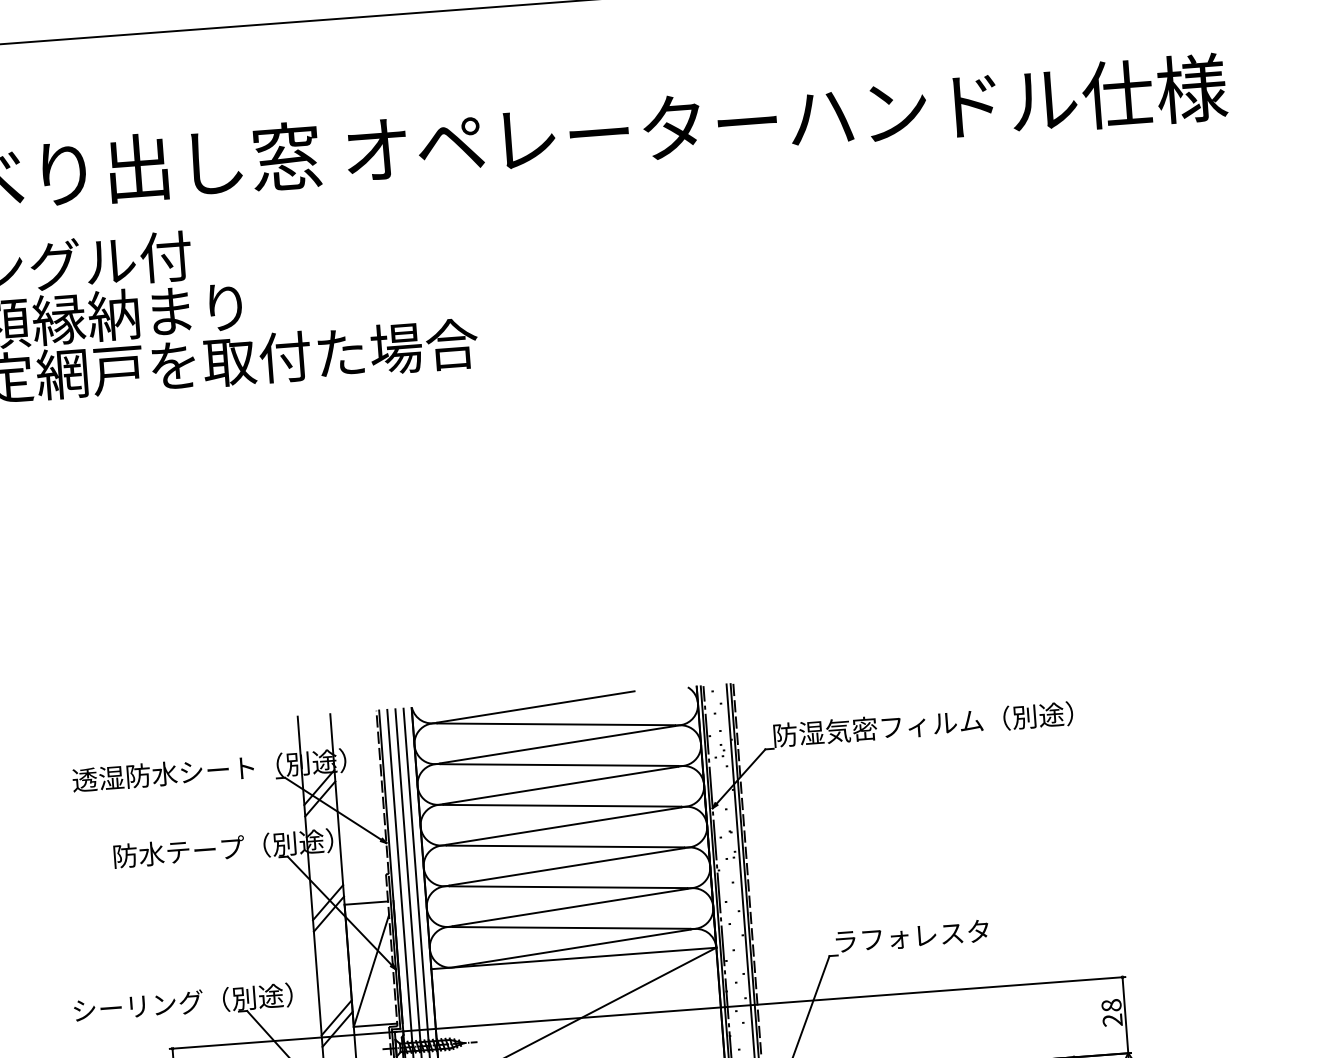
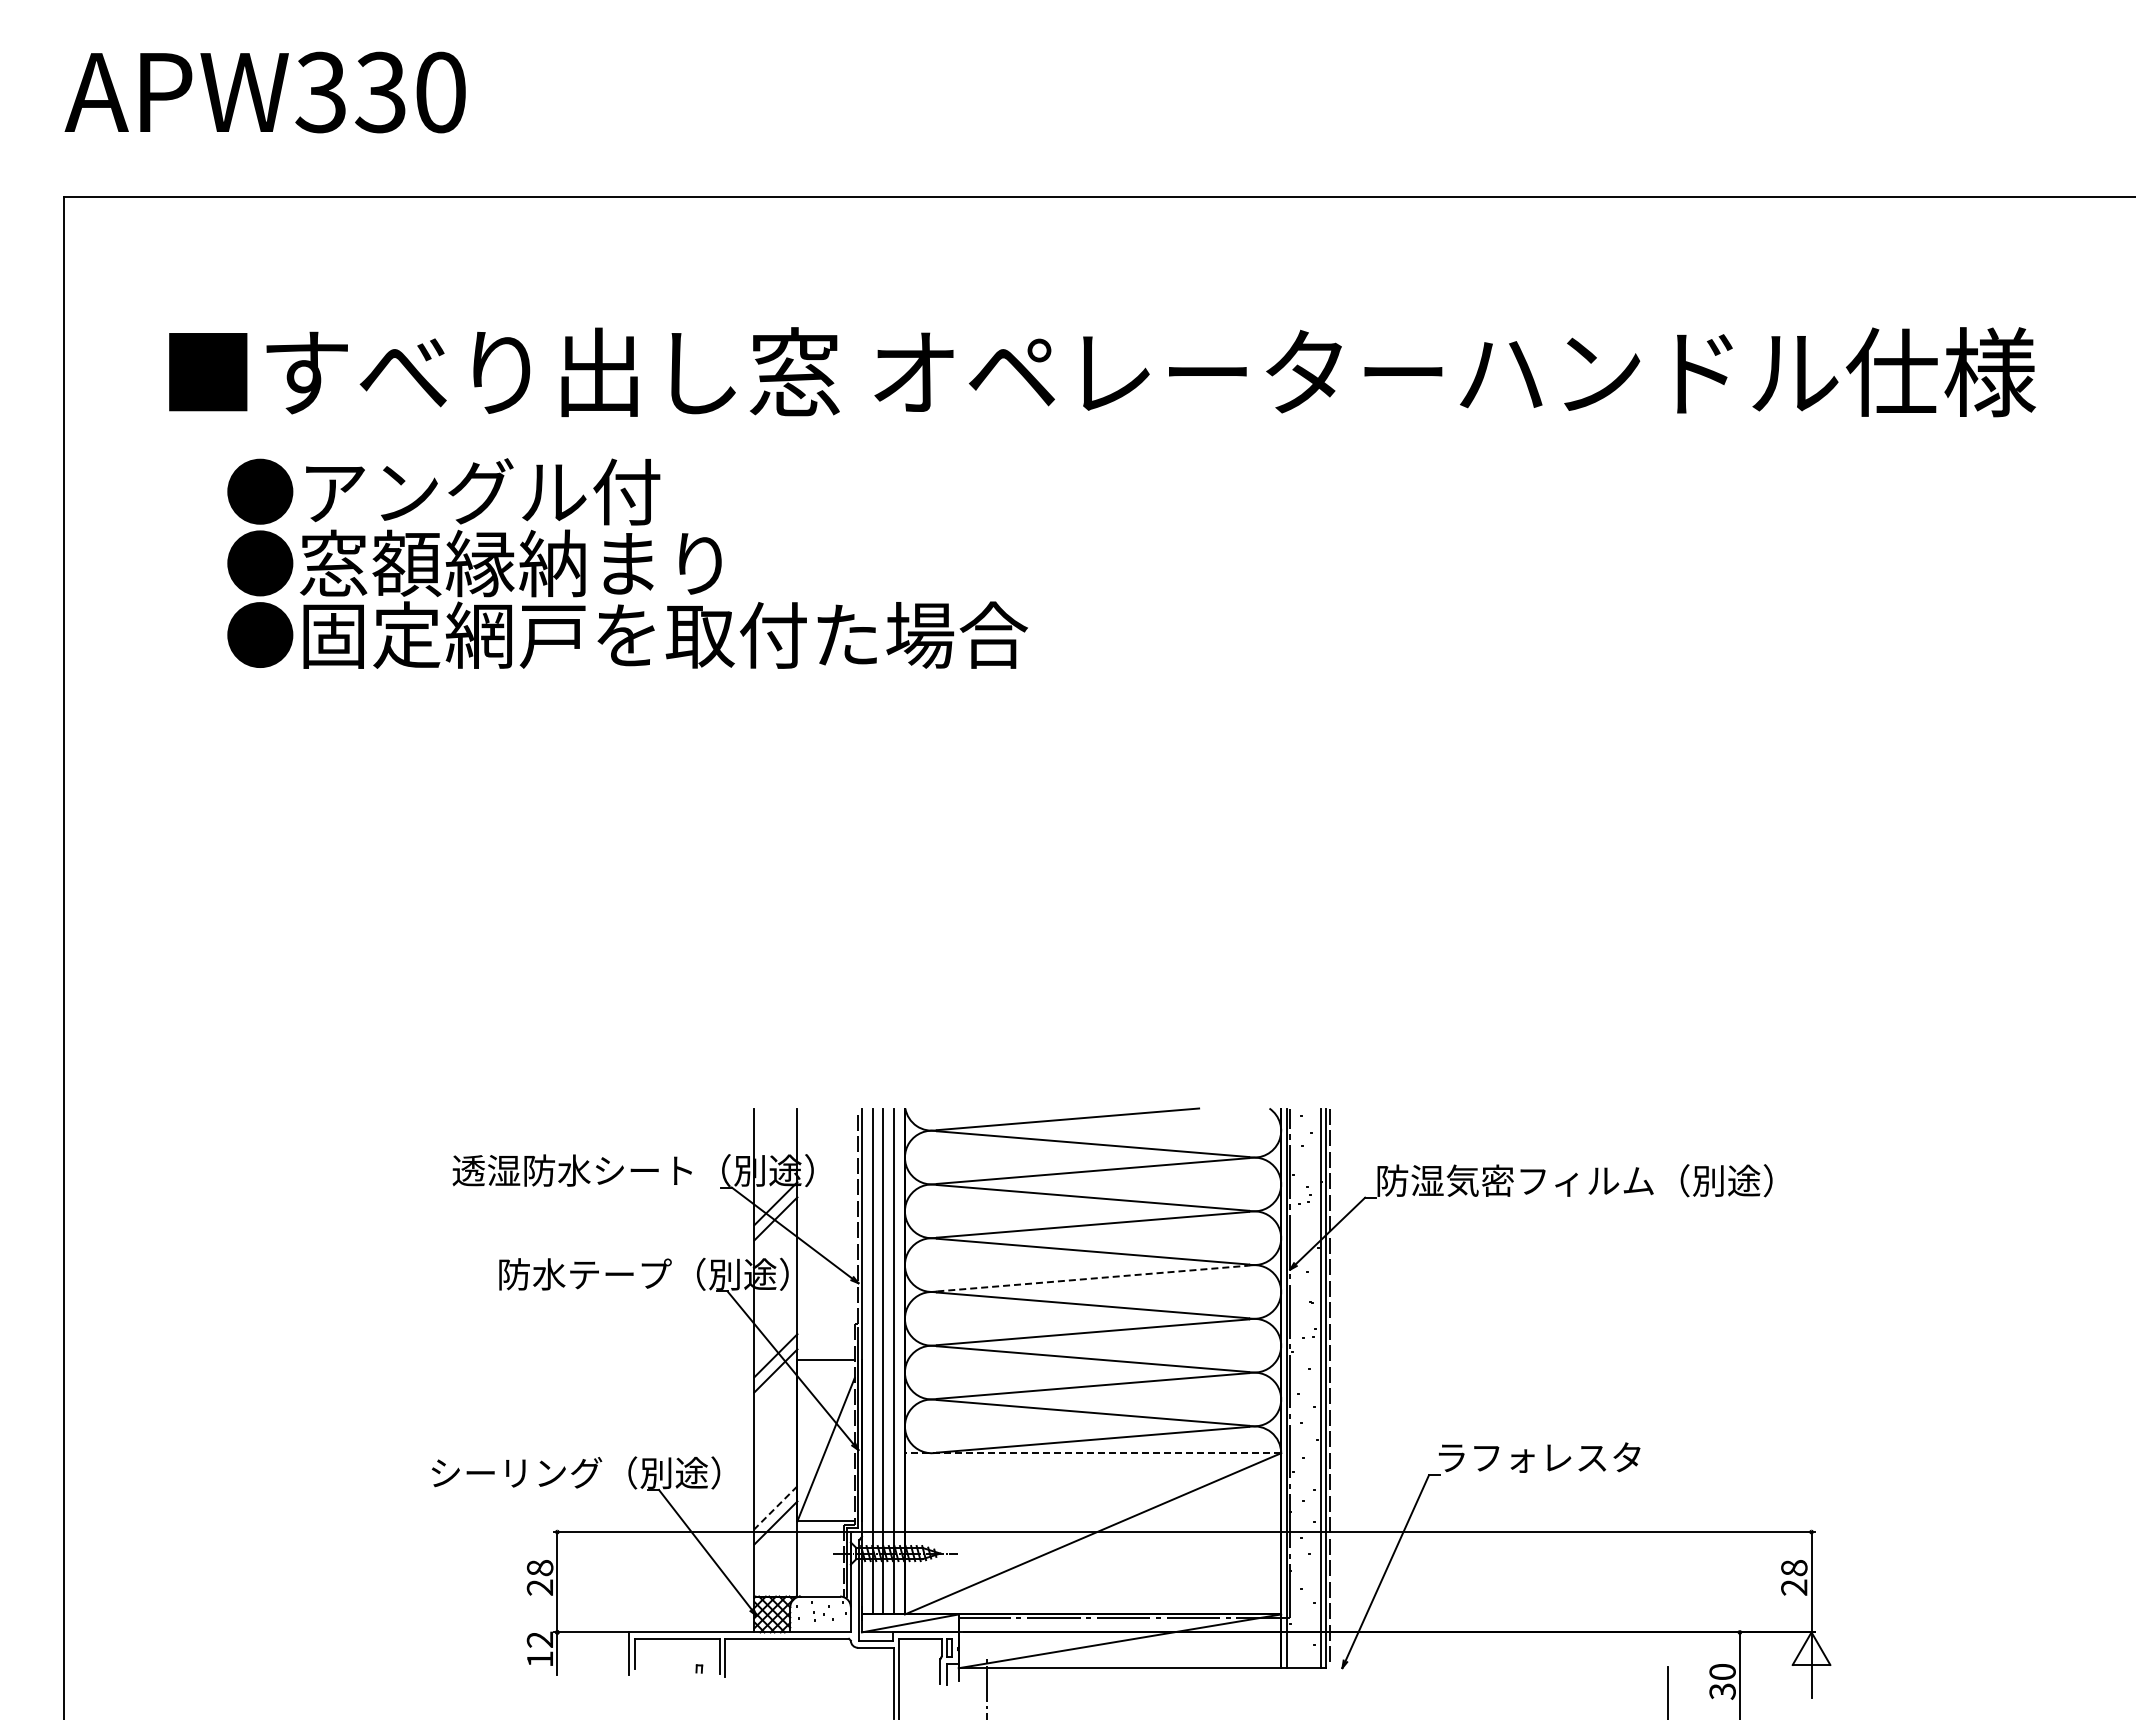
line: (564, 826) -> (1093, 1278), solid -> dashed
line: (573, 958) -> (1092, 1453), solid -> dashed
line: (336, 1018) -> (775, 1508), solid -> dashed

